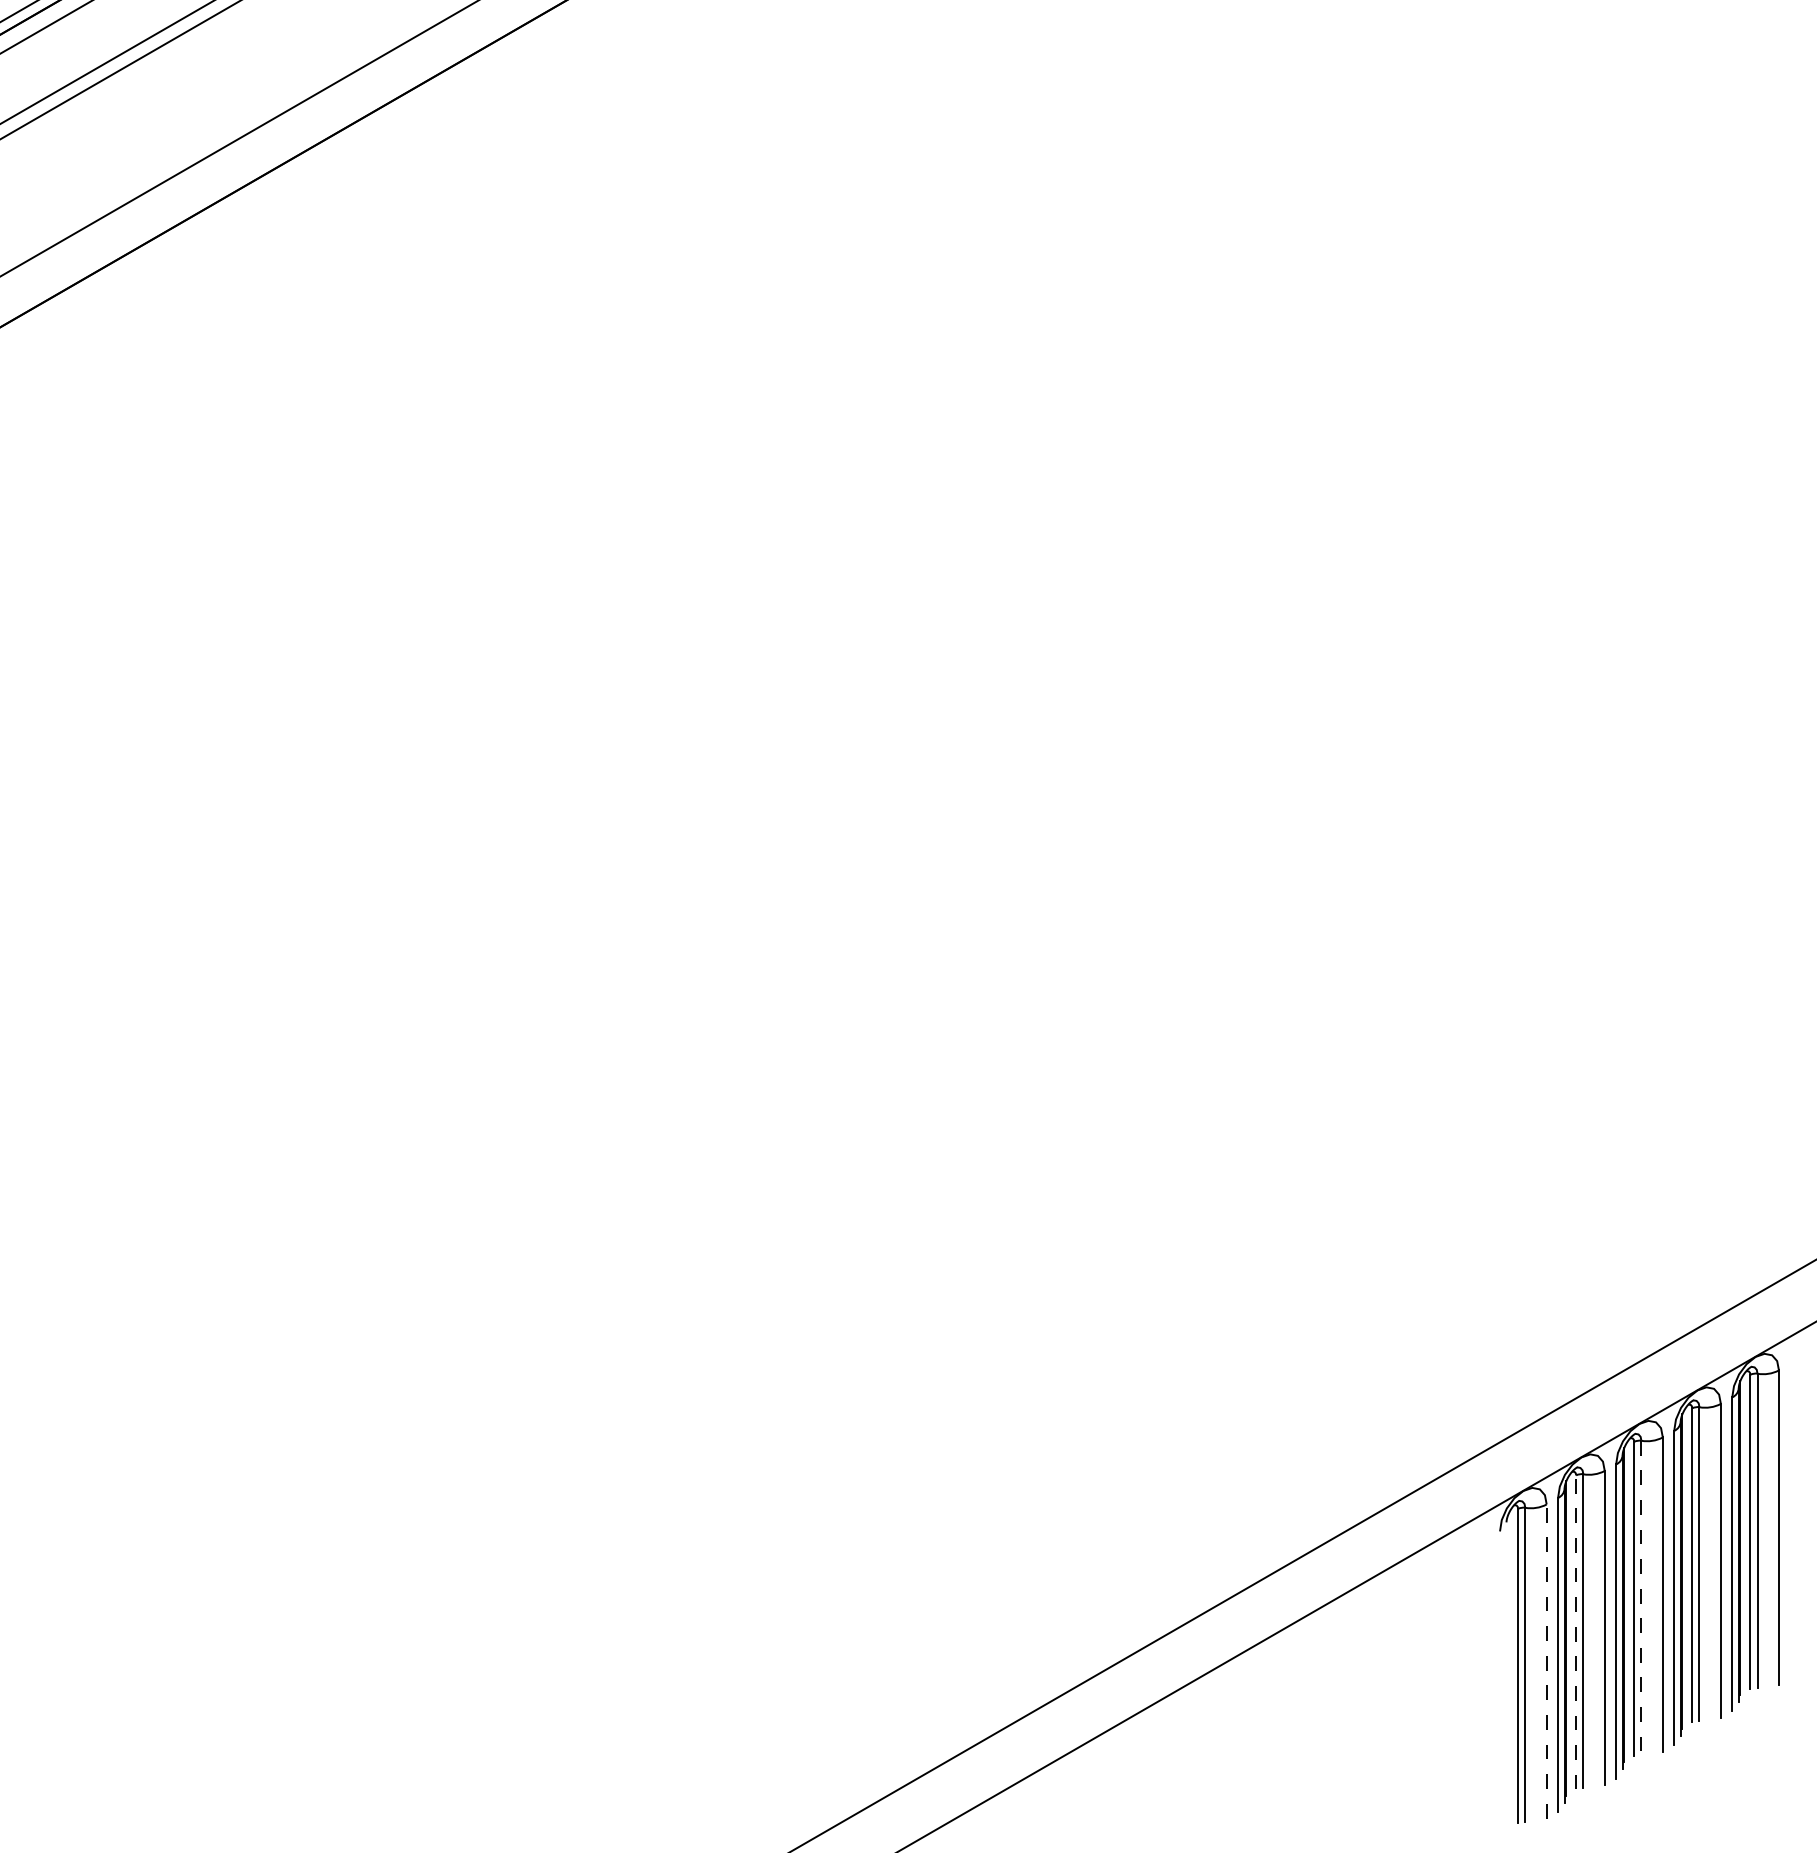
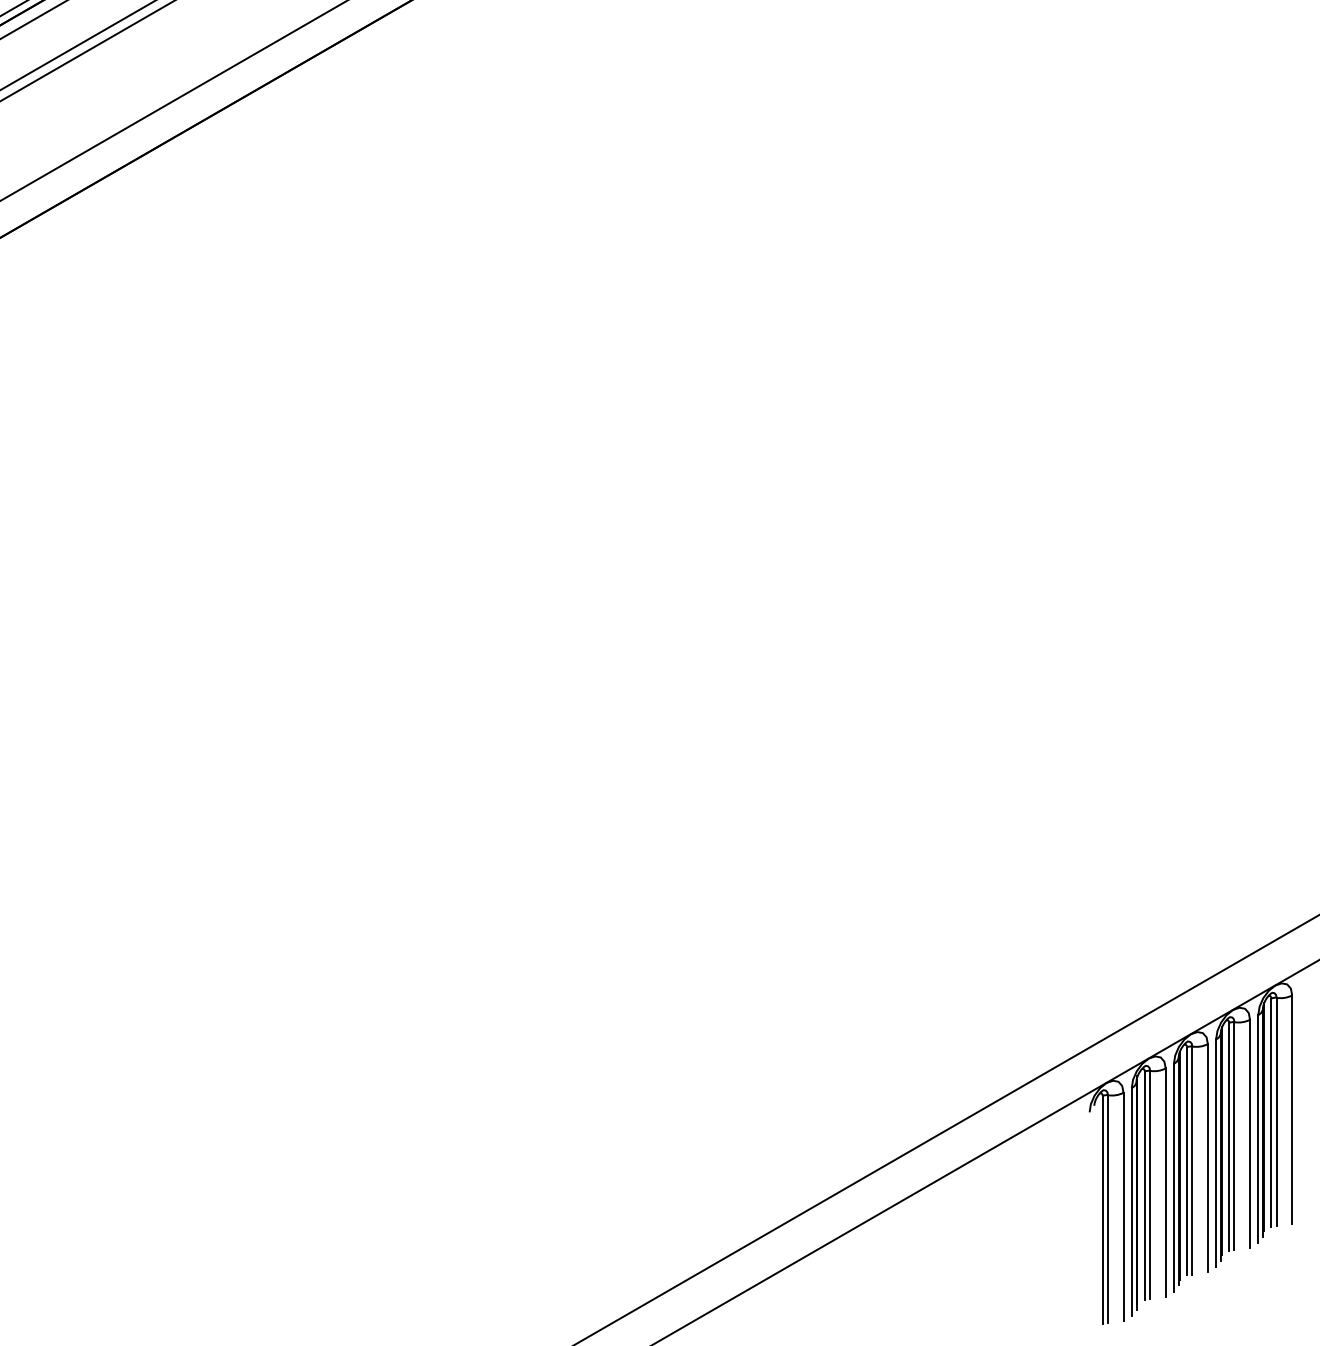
line: (1641, 1598) -> (1192, 1161), dashed -> solid
line: (1576, 1631) -> (1145, 1185), dashed -> solid
line: (1546, 1661) -> (1123, 1206), dashed -> solid

